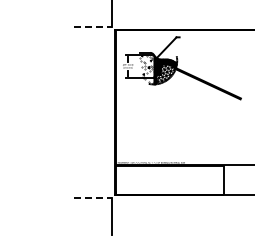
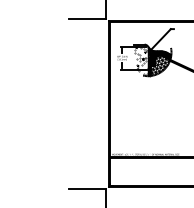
line: (93, 27) -> (87, 19), dashed -> solid
line: (93, 197) -> (87, 189), dashed -> solid

